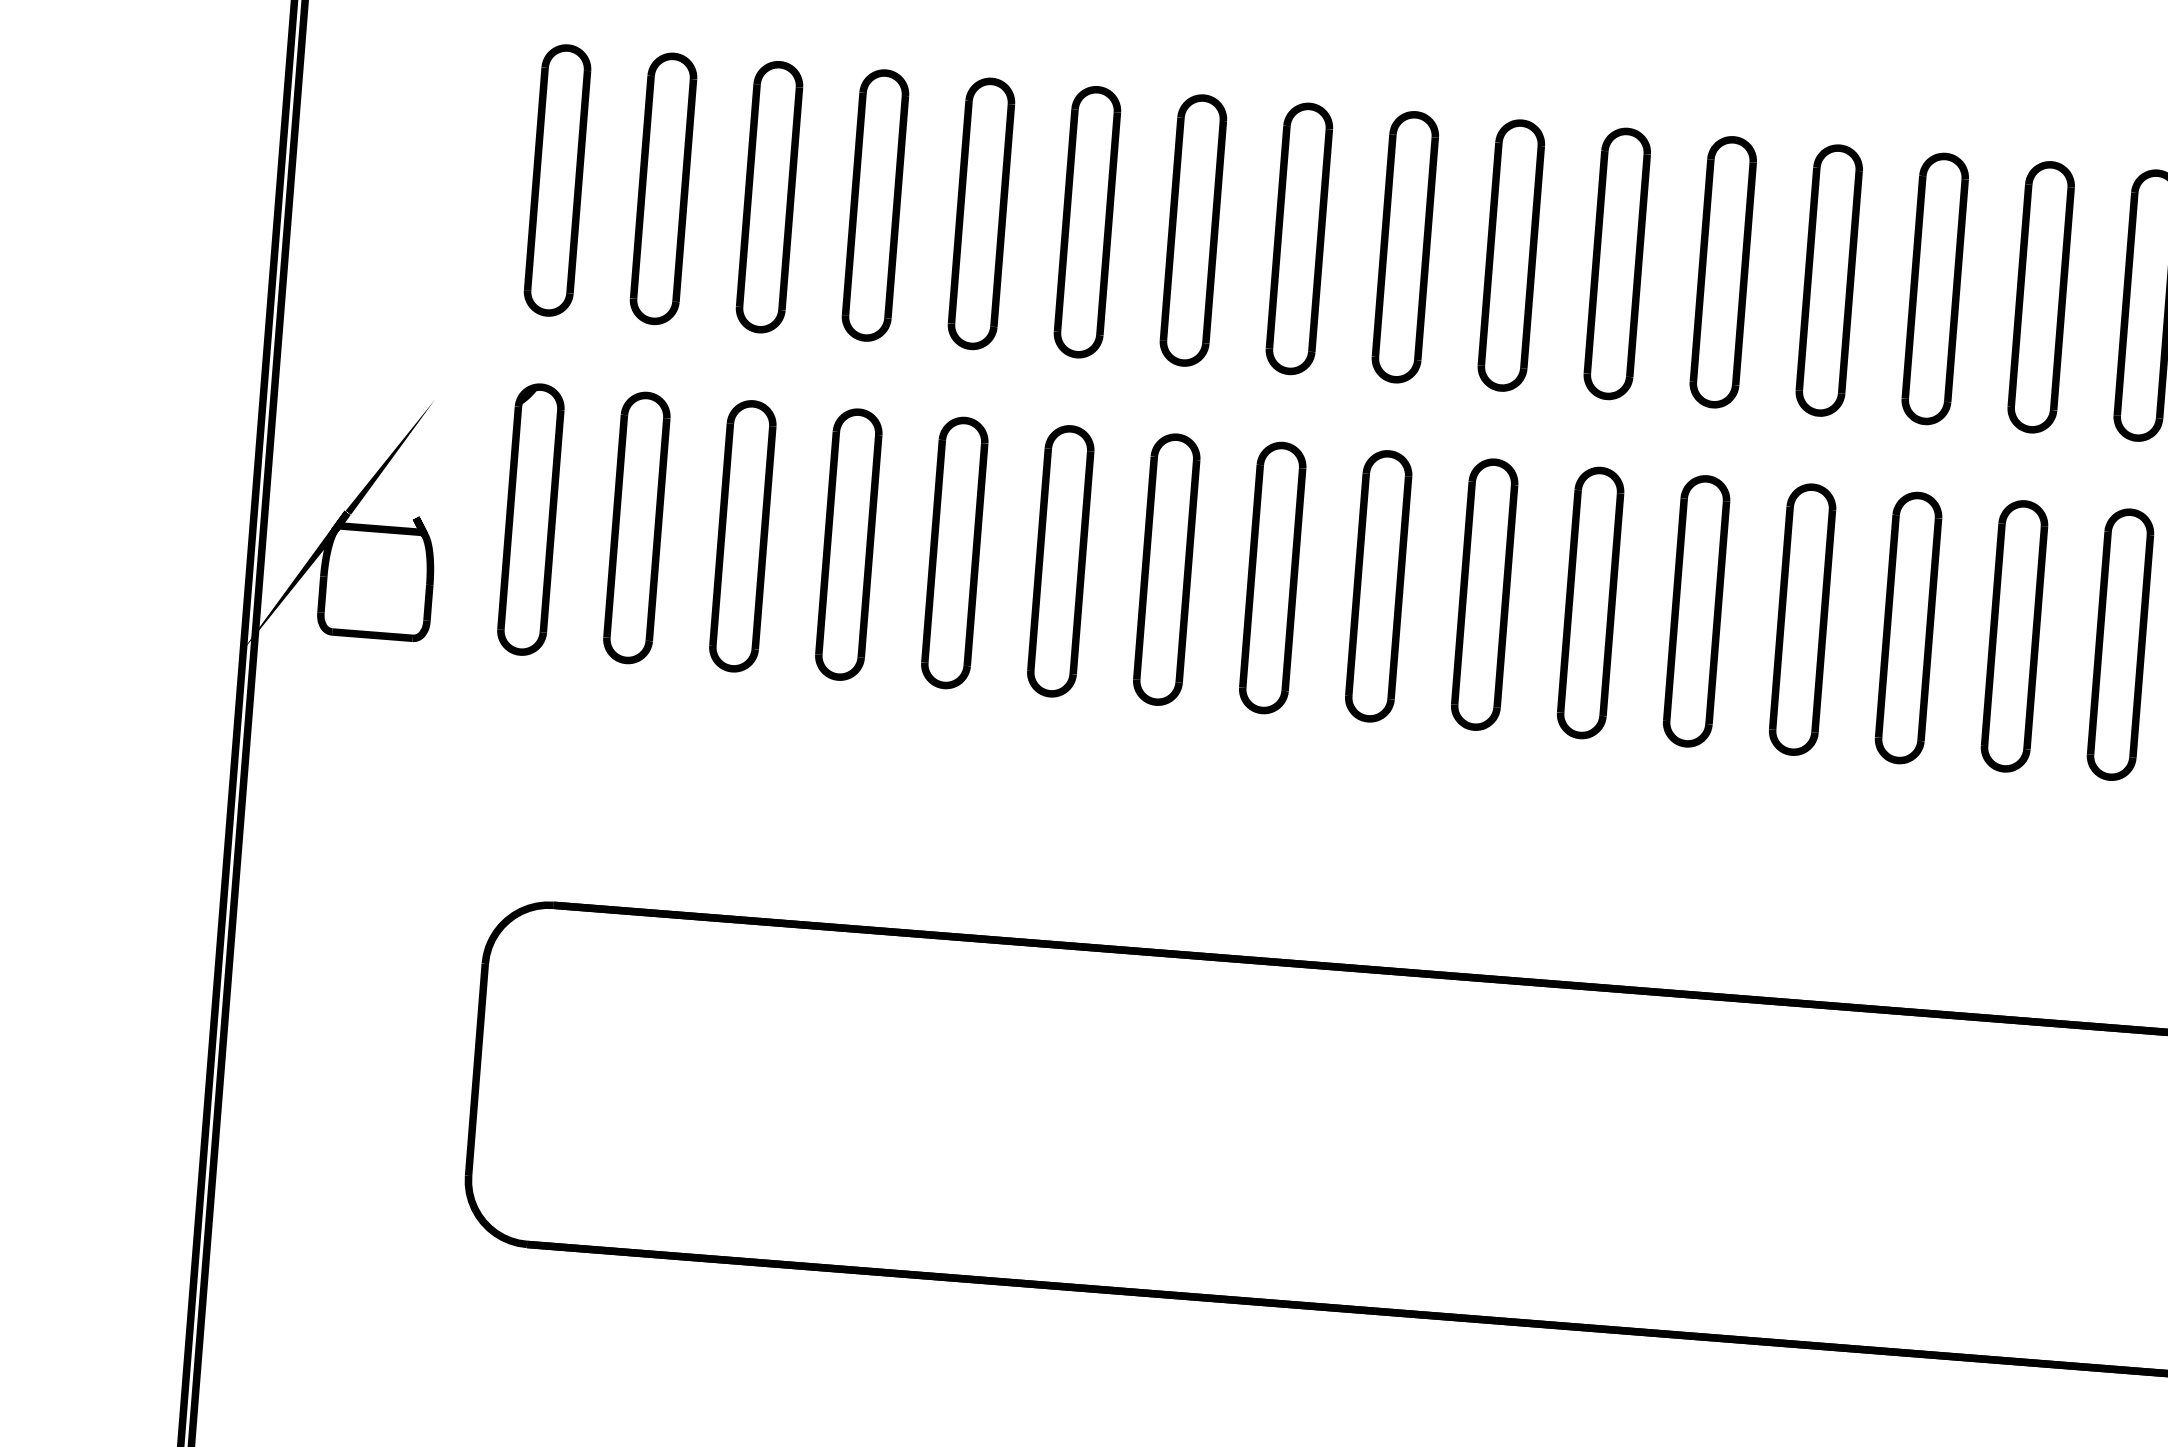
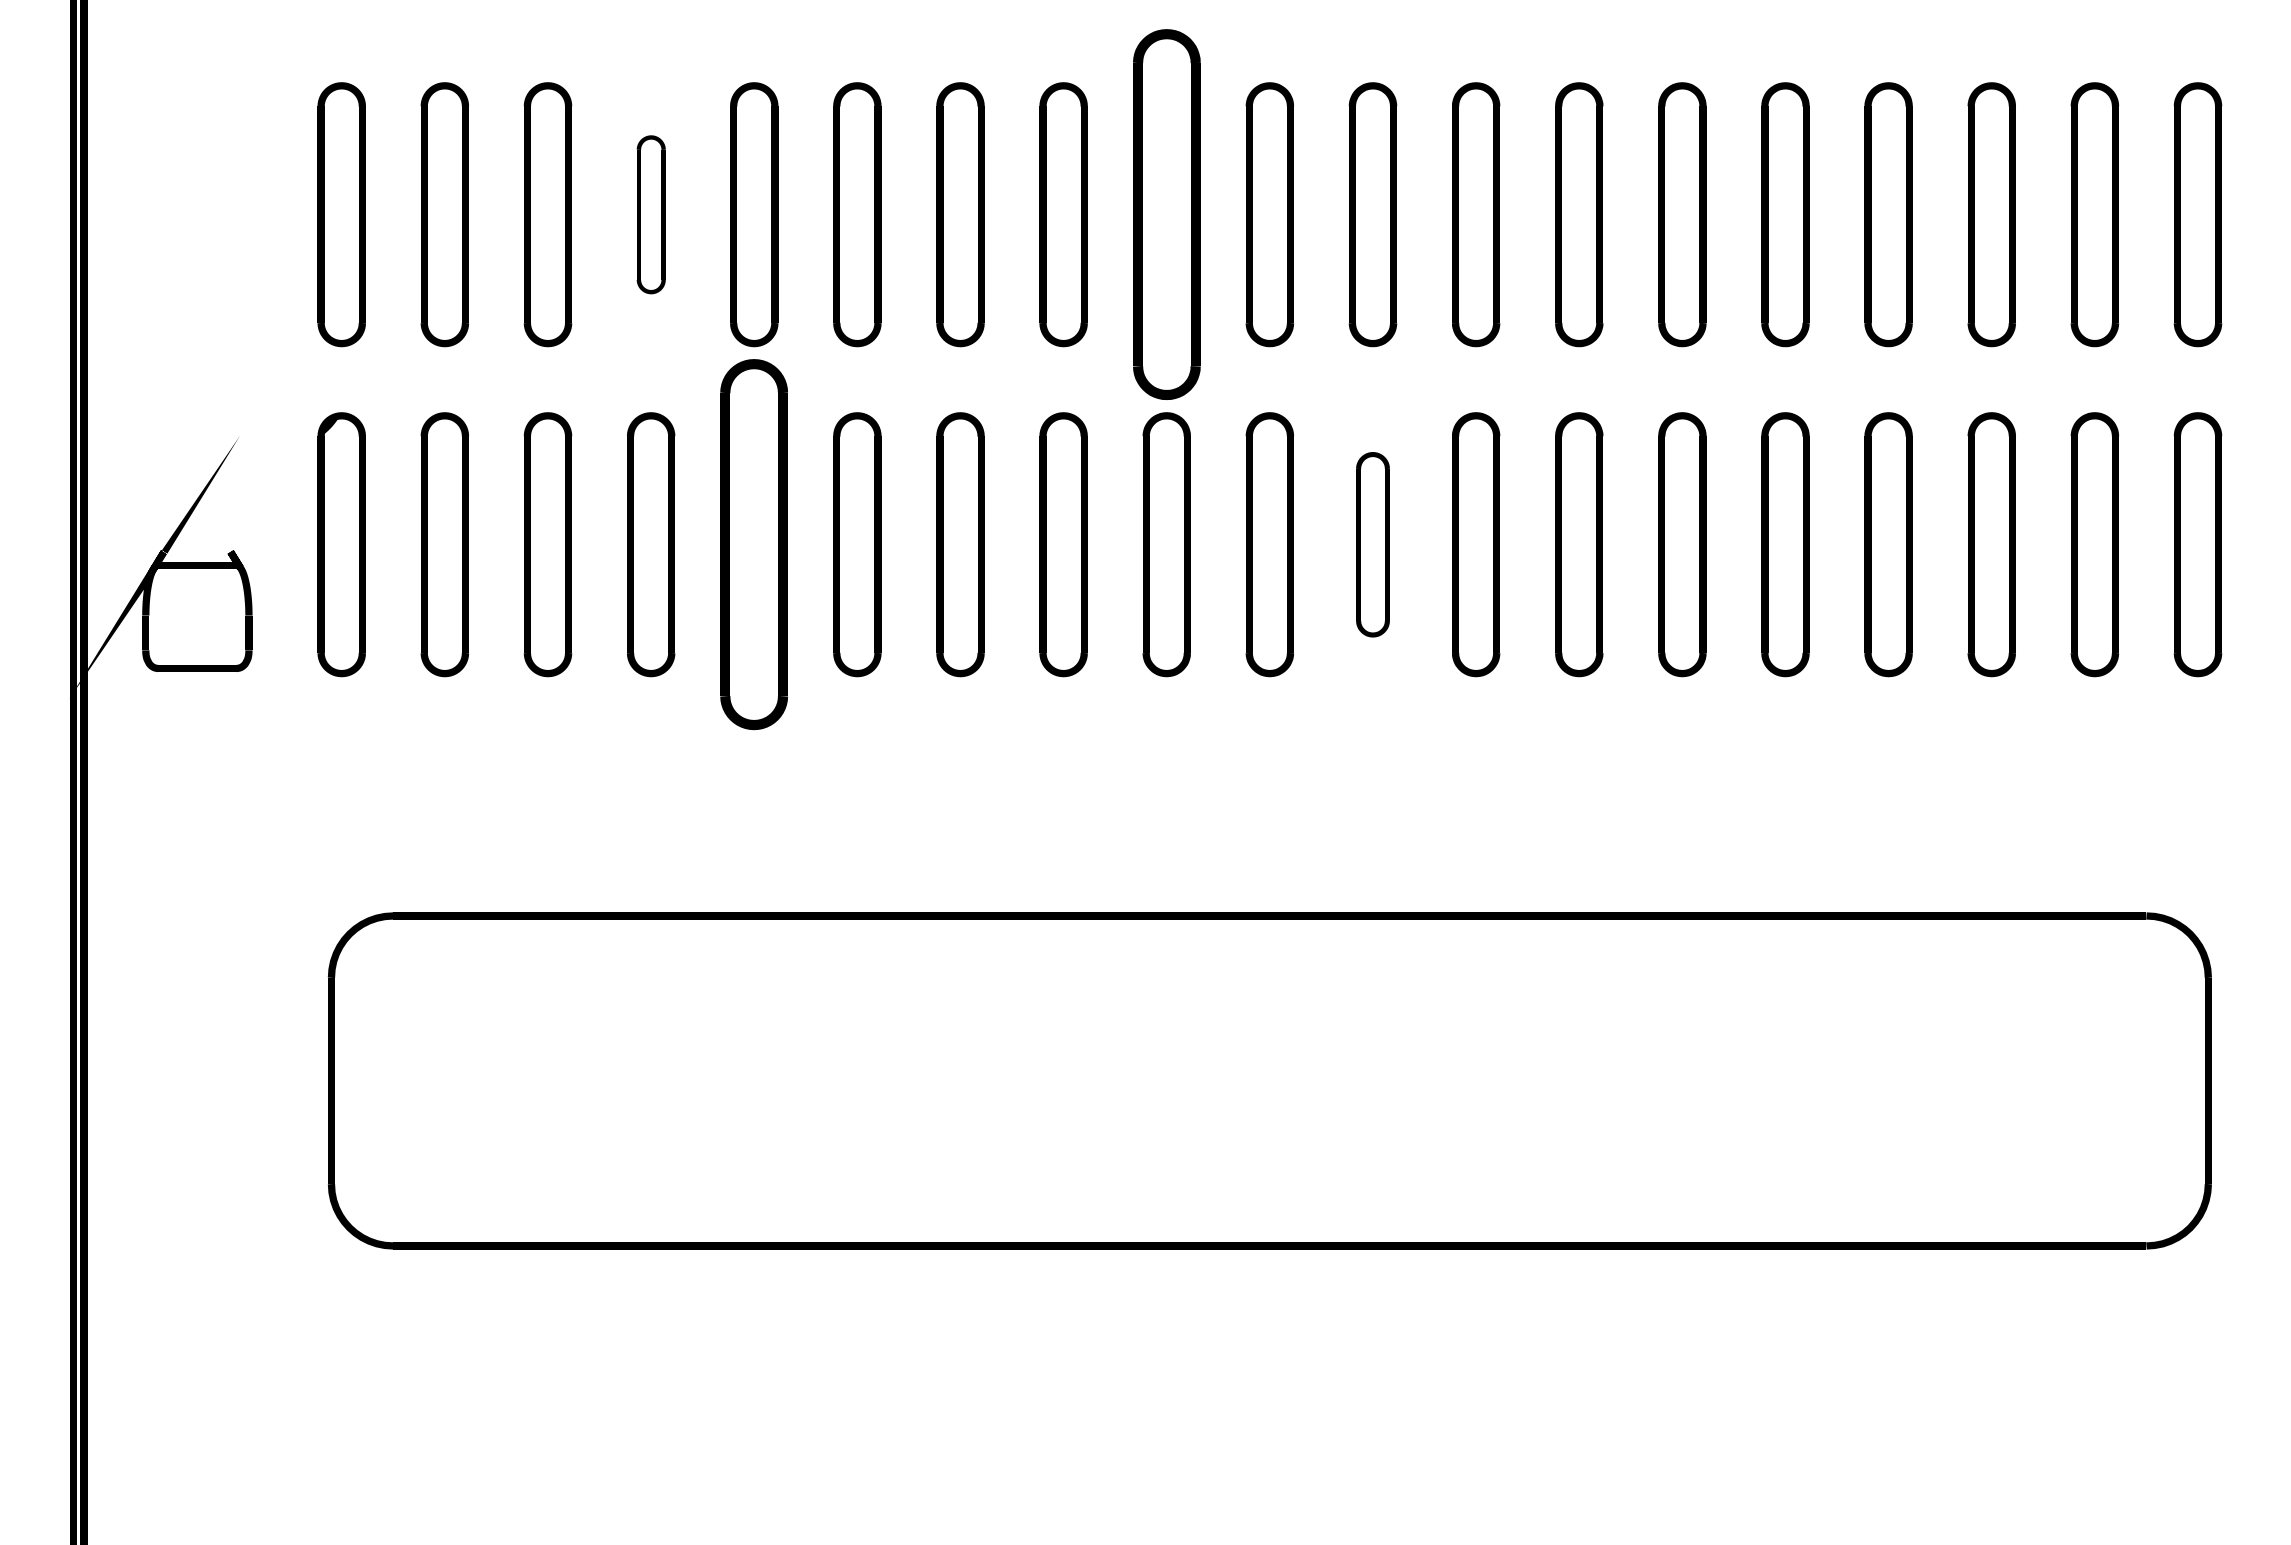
part: (875, 205) -> (651, 214), size x0.6
part: (1405, 247) -> (1166, 214), size x1.4
part: (955, 552) -> (754, 544), size x1.4
part: (1590, 602) -> (1372, 544), size x0.7

